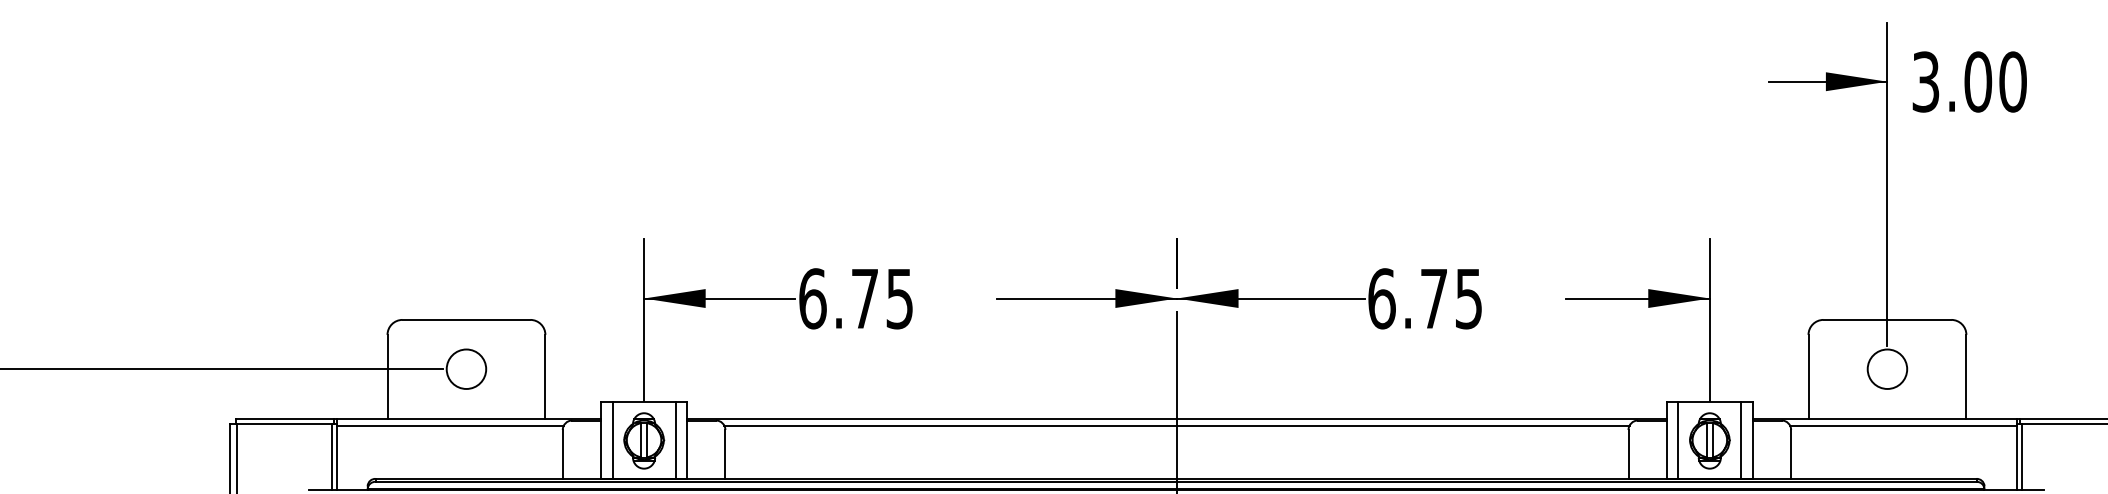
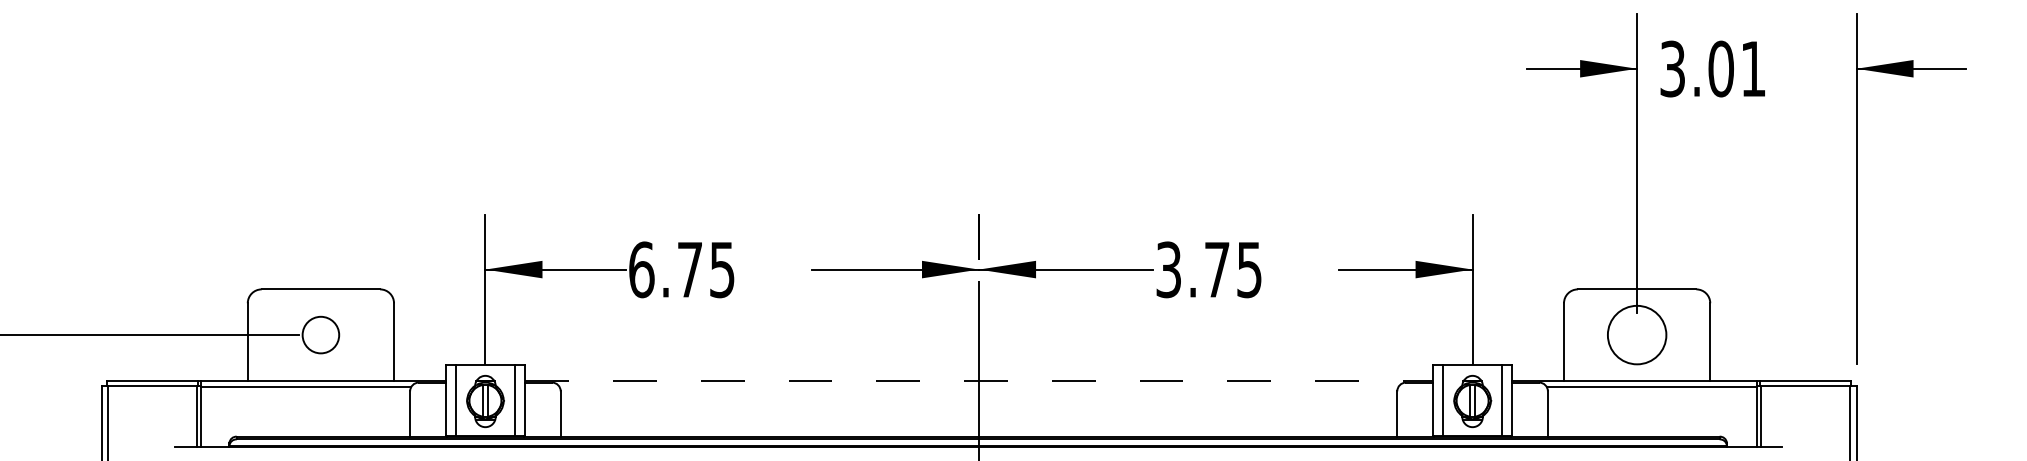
text: (2013, 81) -> (1753, 68), 3.00 -> 3.01
text: (1381, 298) -> (1168, 269), 6.75 -> 3.75
circle: (1886, 368) -> (1636, 334), size x1.6
line: (1177, 418) -> (979, 380), solid -> dashed
line: (1176, 425) -> (978, 387), removed

